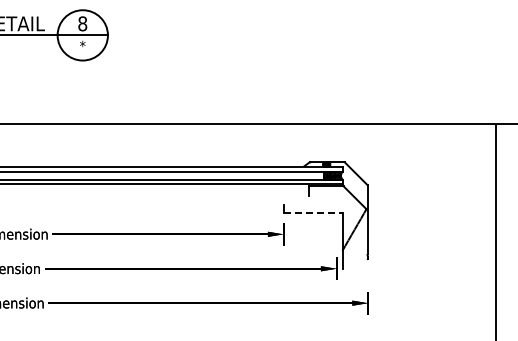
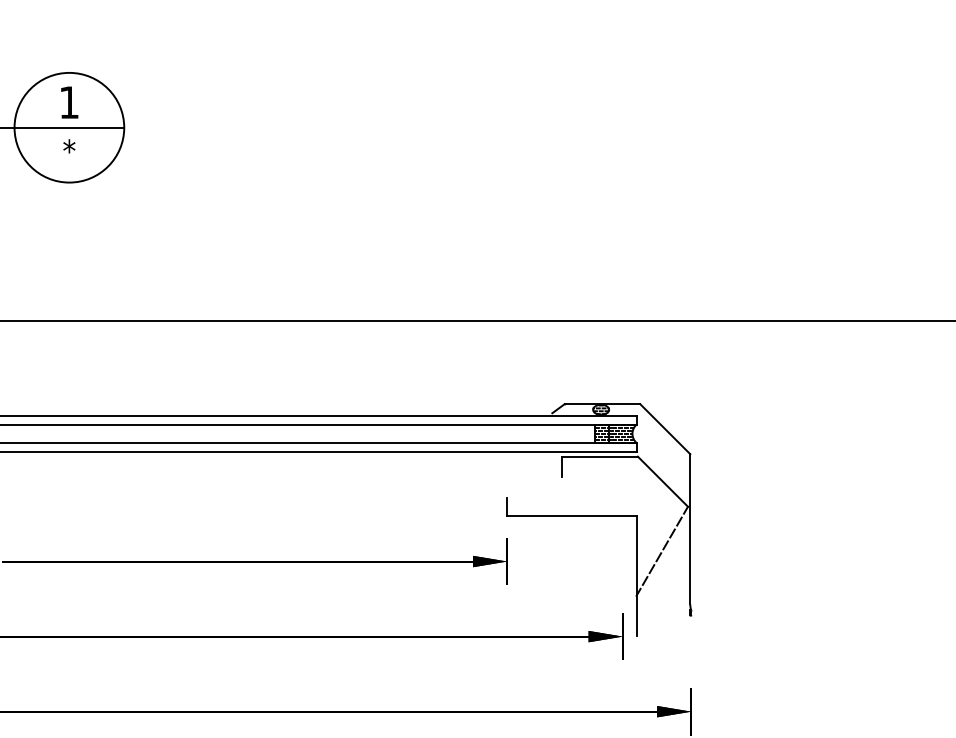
text: (82, 23) -> (68, 101), 8 -> 1
line: (313, 213) -> (572, 516), dashed -> solid

